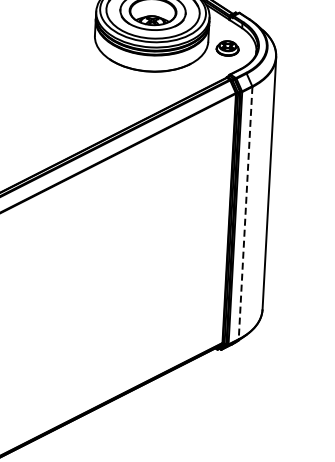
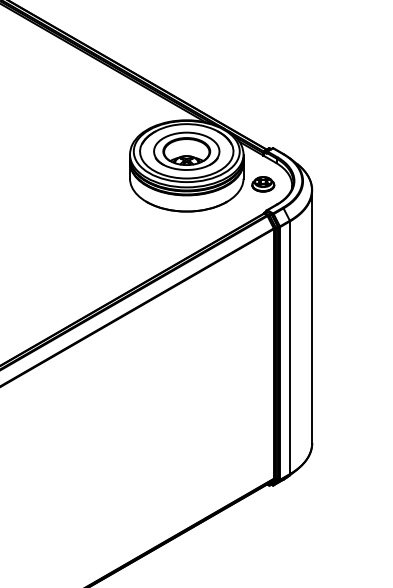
line: (246, 213) -> (290, 348), dashed -> solid

